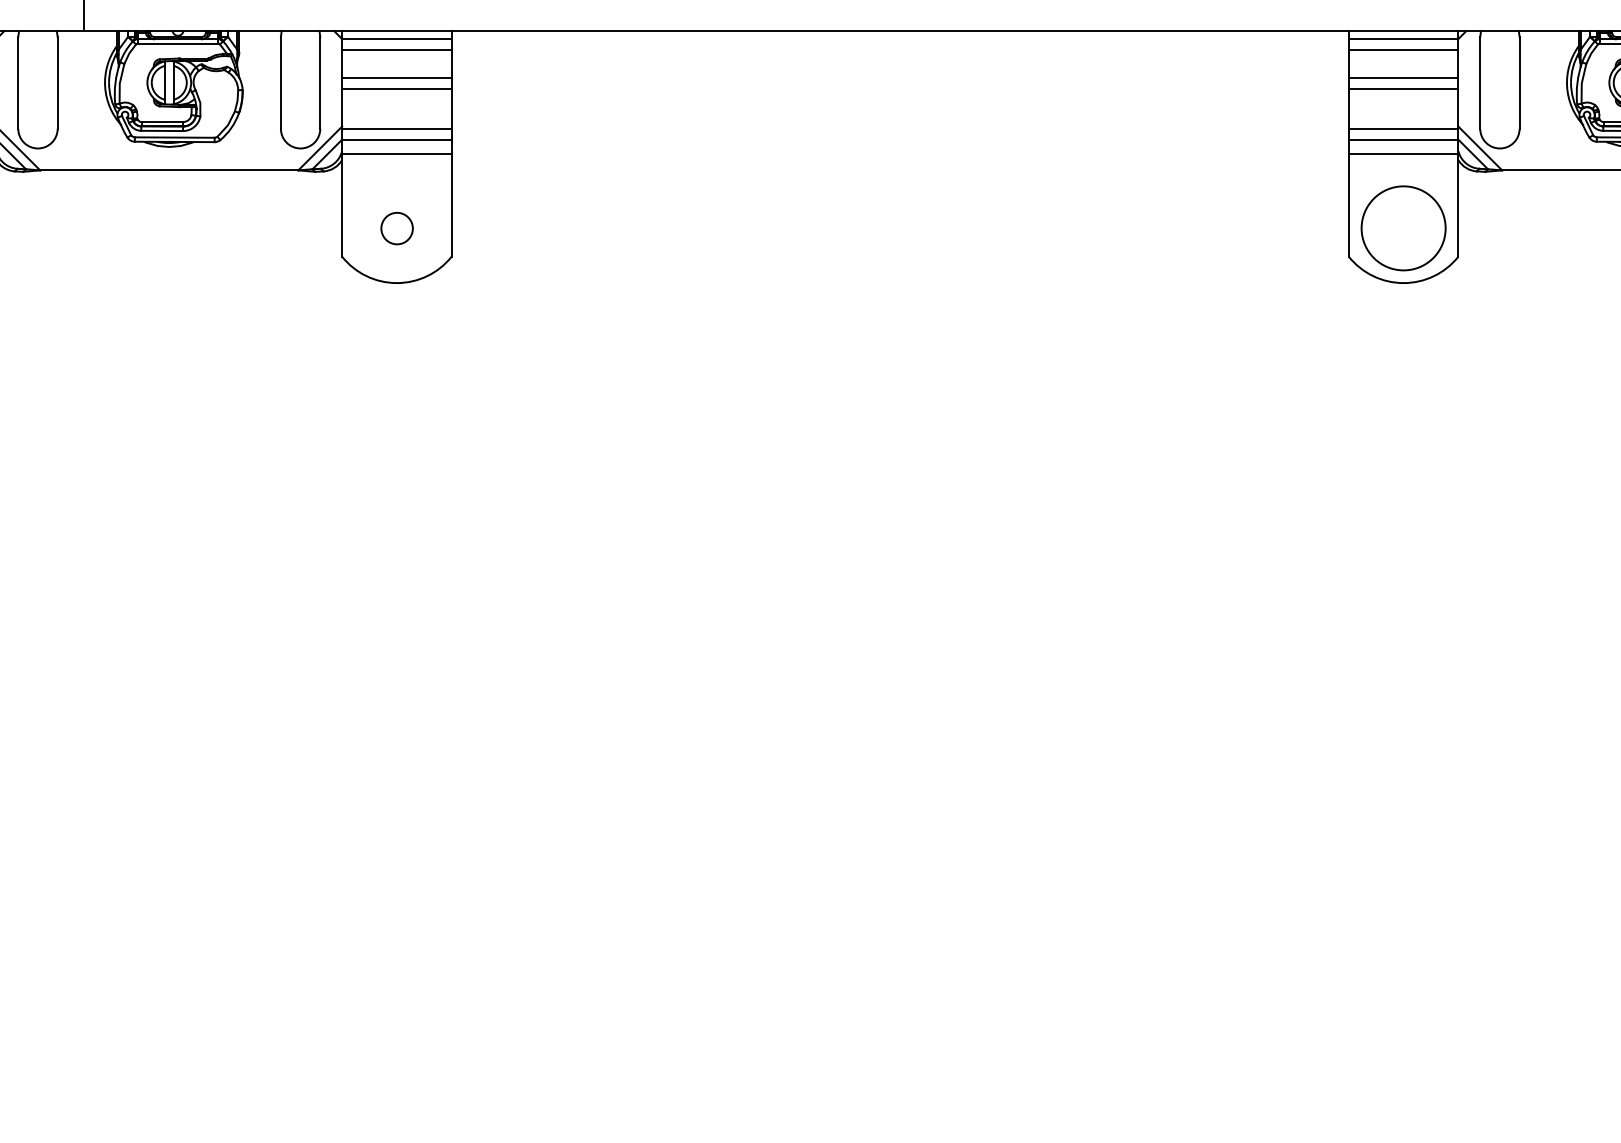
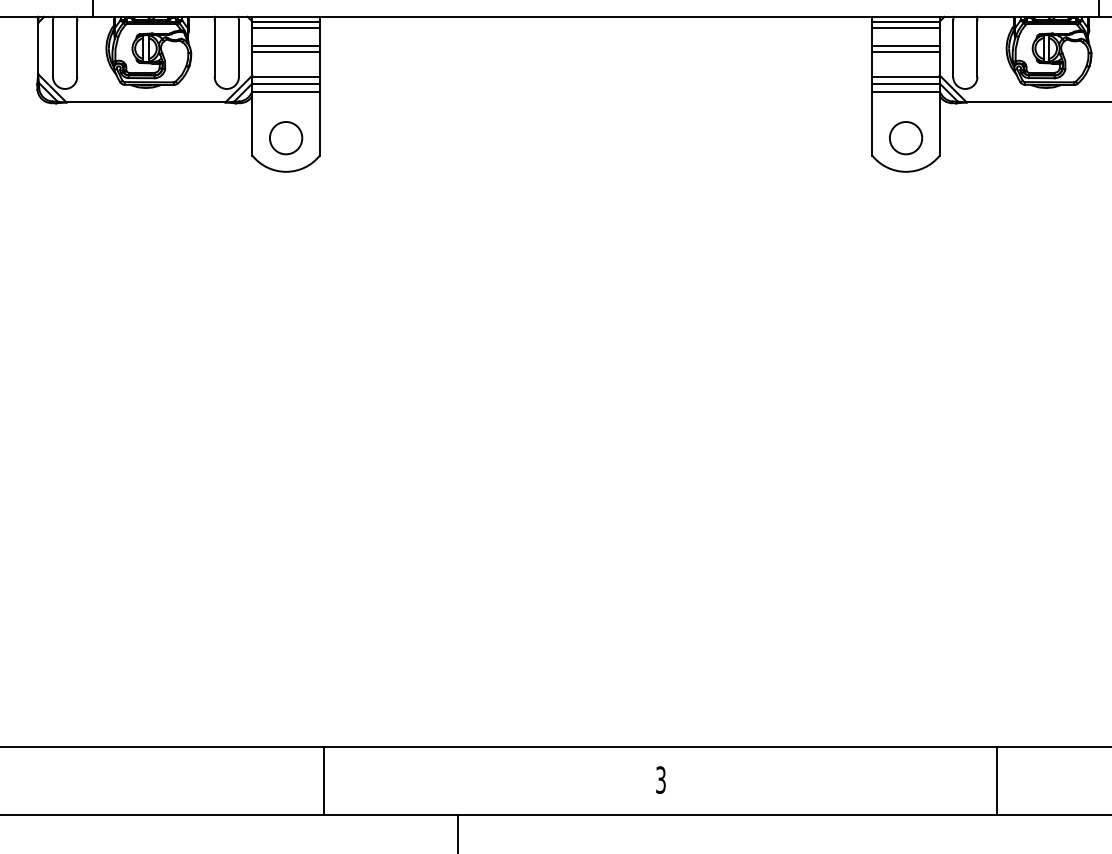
circle: (397, 228) -> (286, 138), size x1.67
circle: (1402, 228) -> (905, 138), size x0.62

